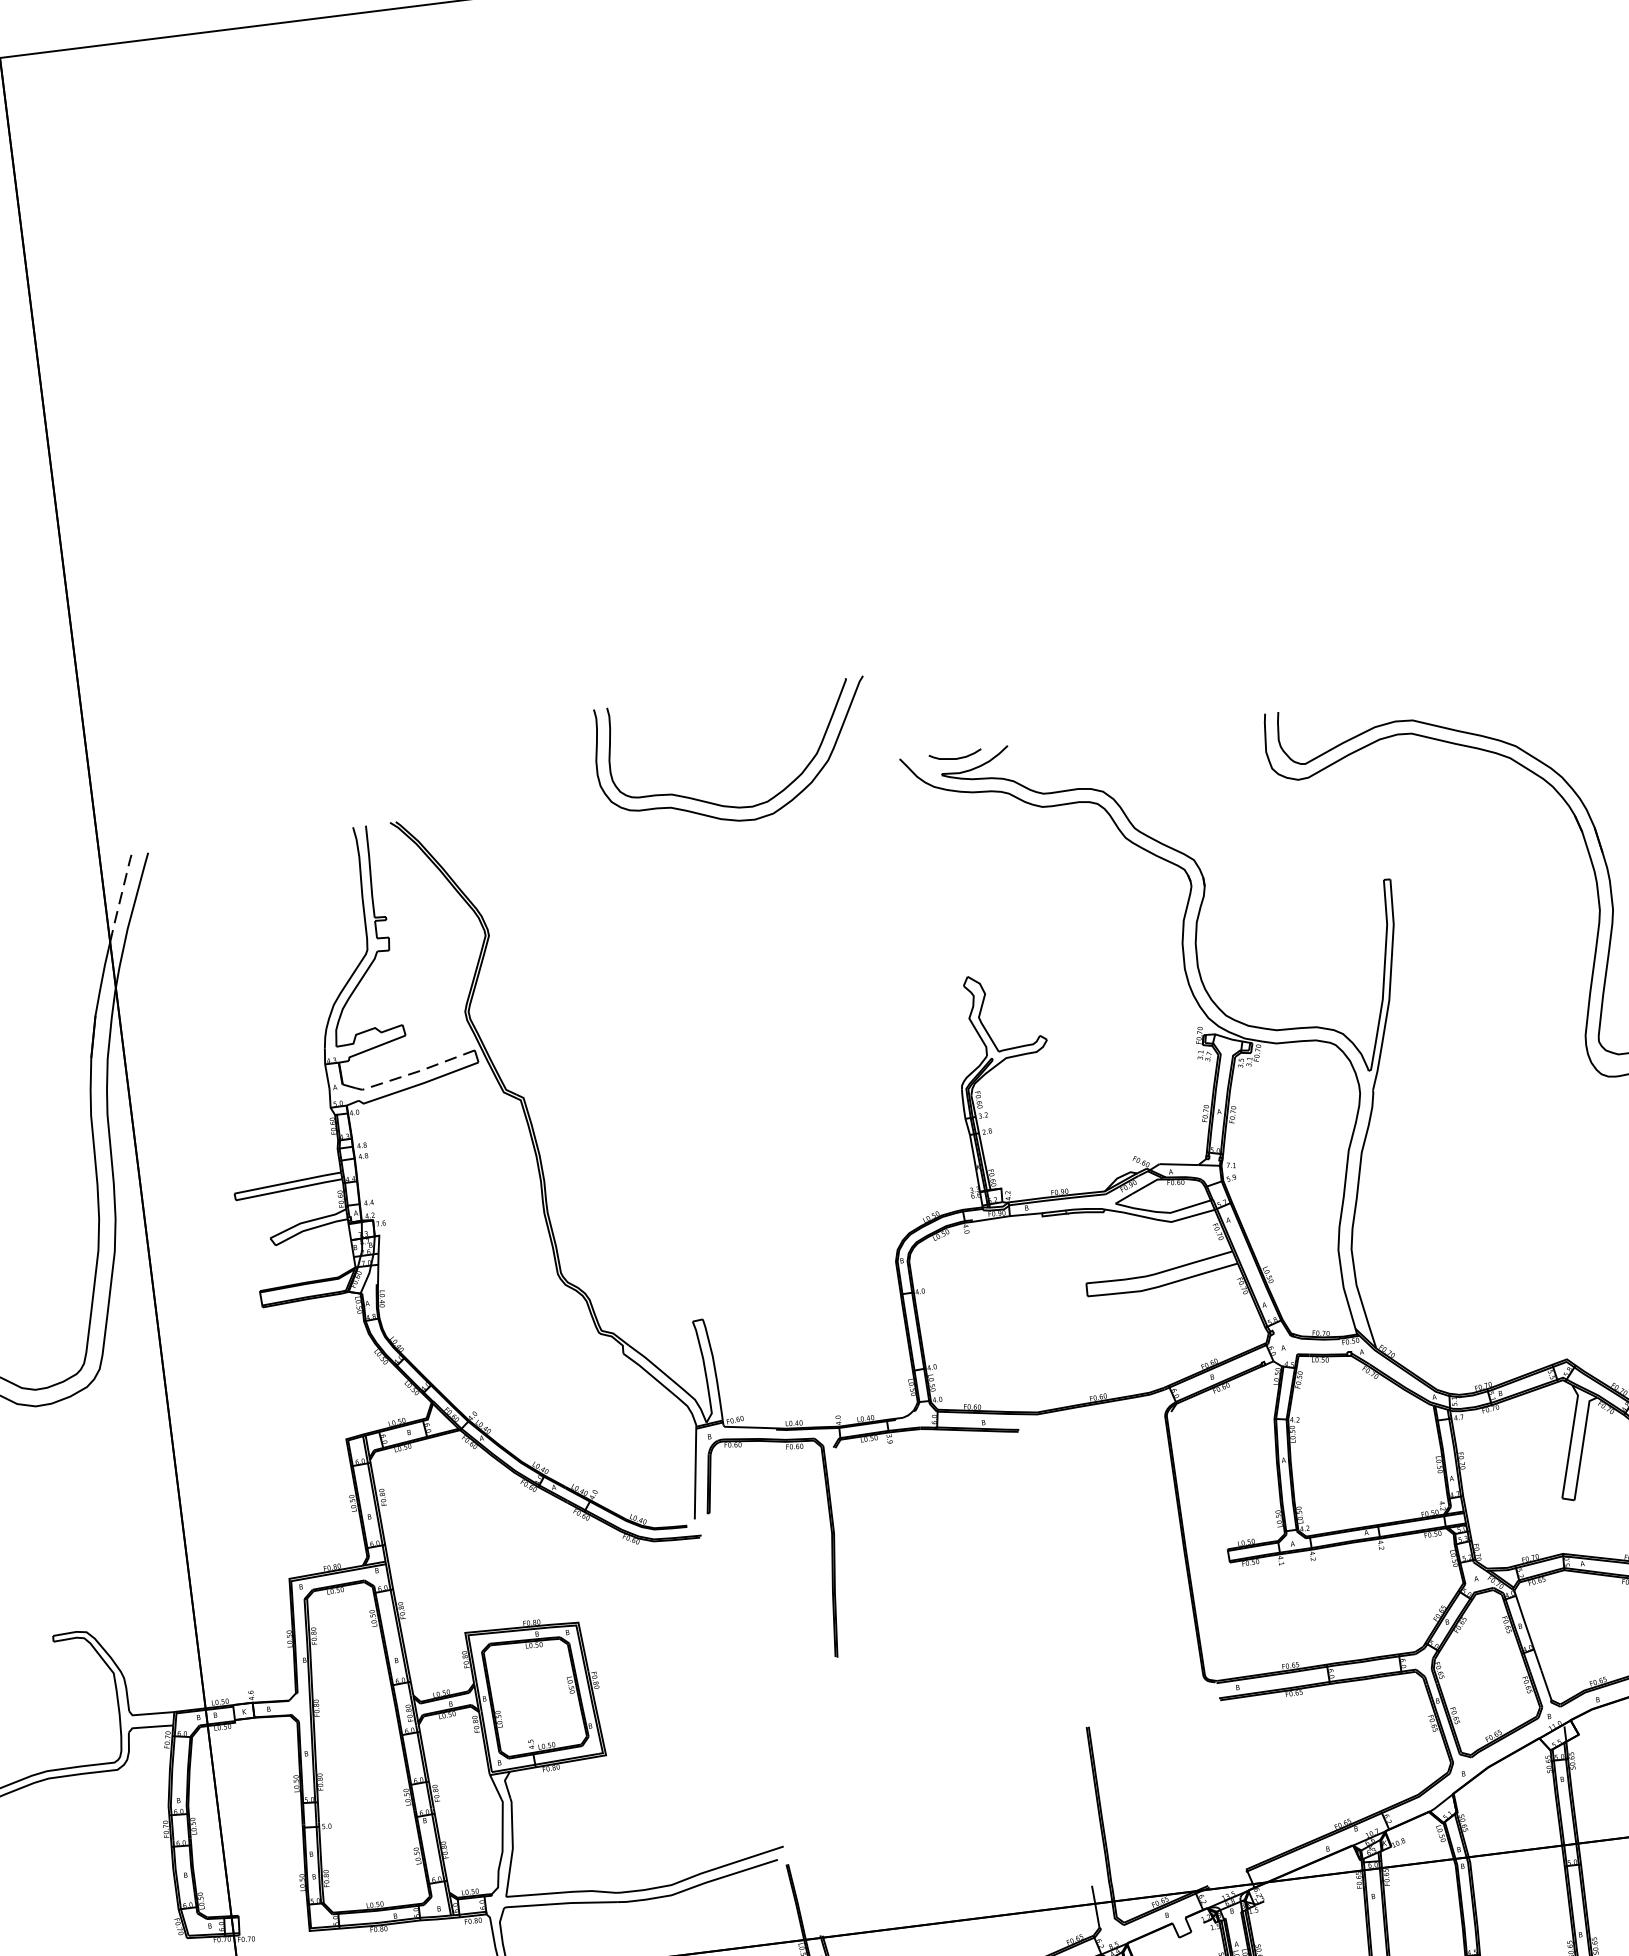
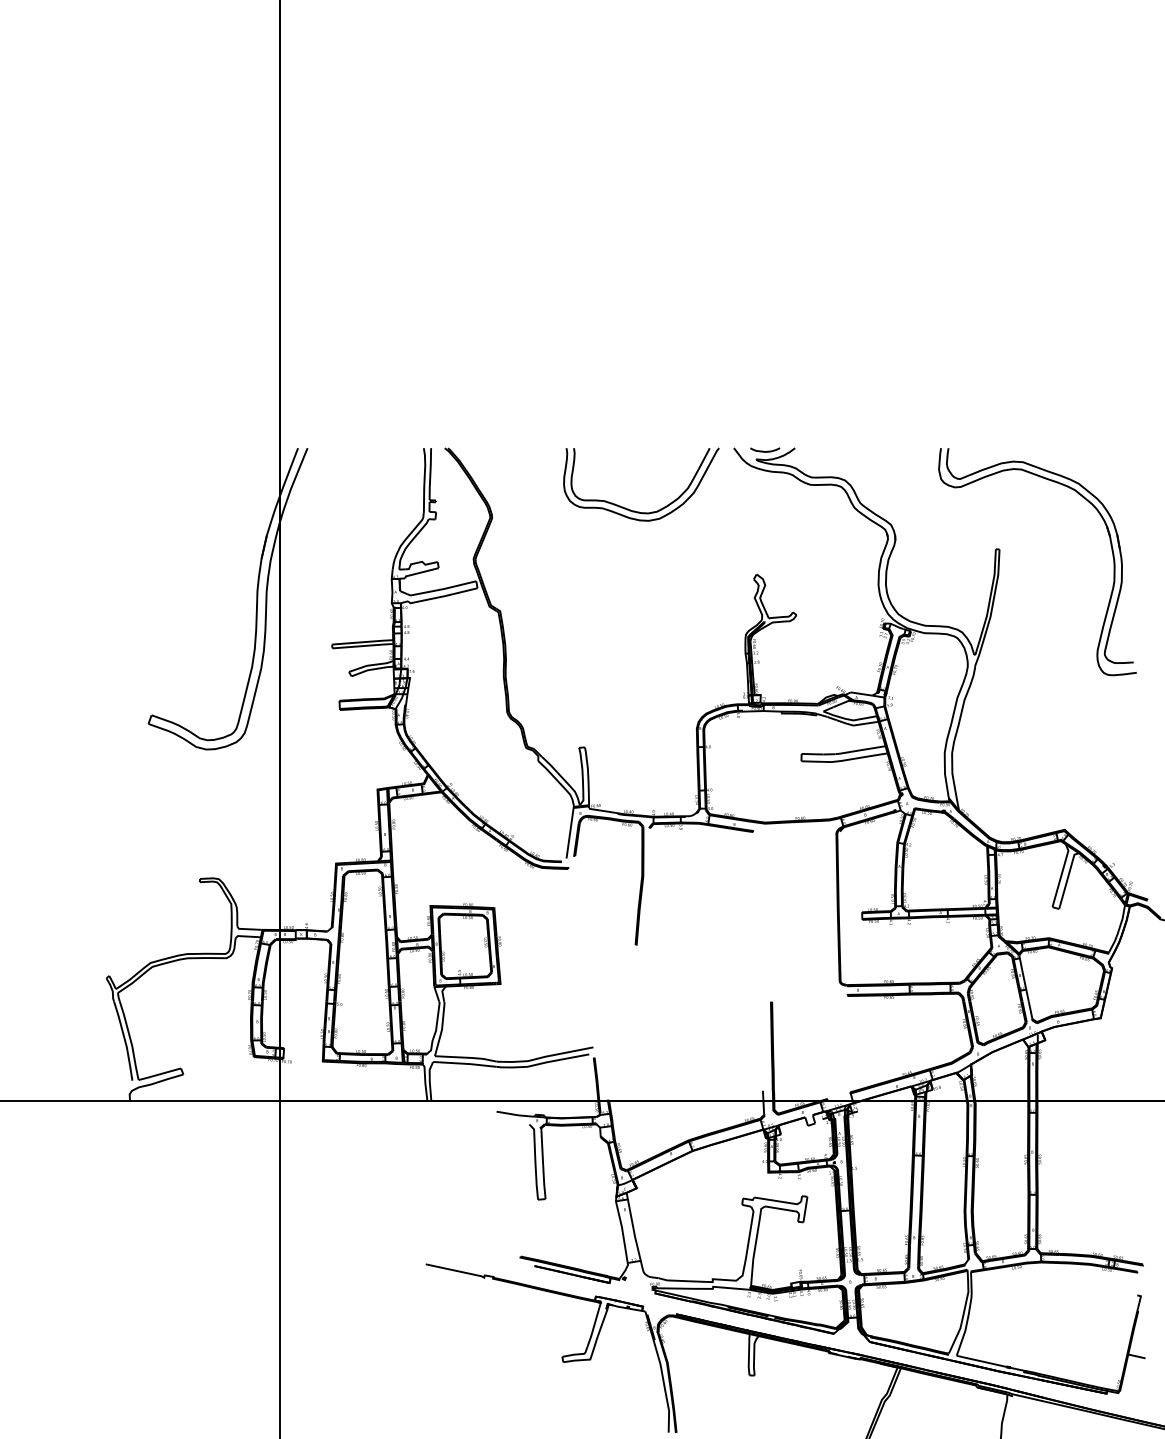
part: (727, 804) -> (634, 510), moved
line: (119, 899) -> (288, 472), dashed -> solid
line: (415, 1072) -> (441, 589), dashed -> solid

